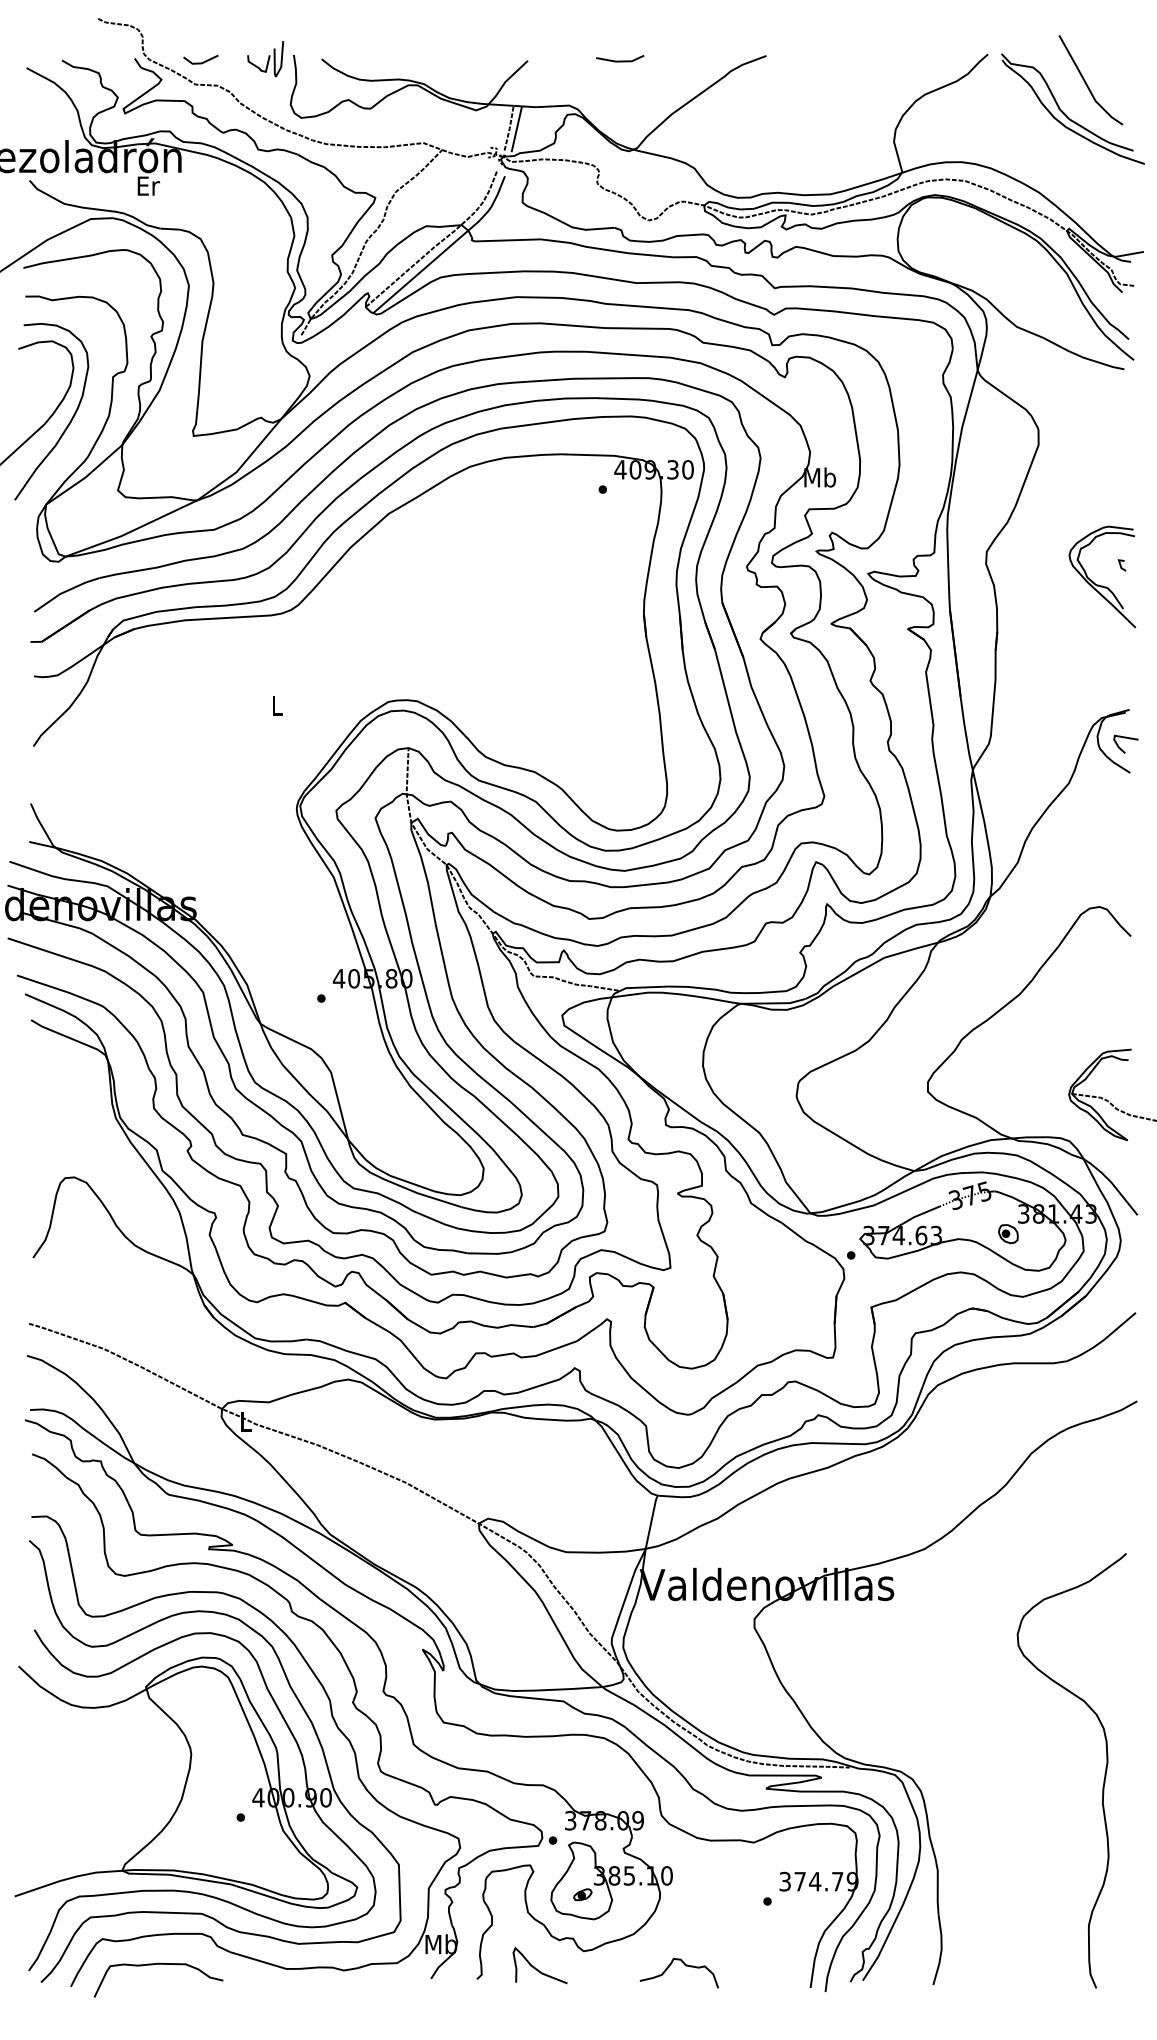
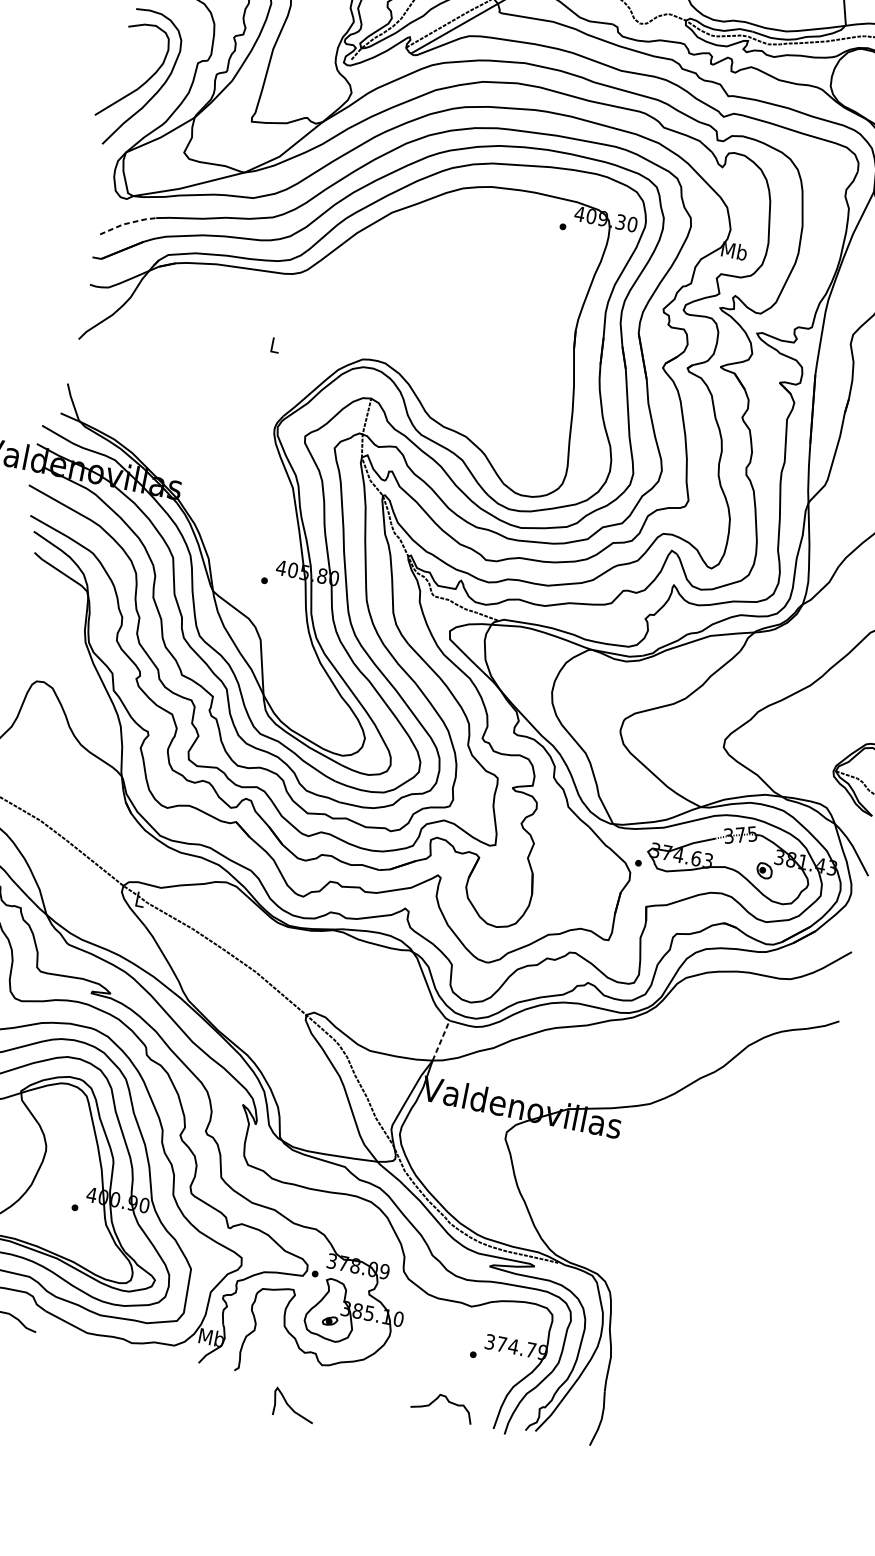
line: (65, 591) -> (127, 223), solid -> dashed
line: (651, 1521) -> (441, 1040), solid -> dashed
curve: (1104, 1773) -> (756, 1306), removed
curve: (685, 1966) -> (448, 1402), moved
curve: (537, 1968) -> (291, 1407), moved

